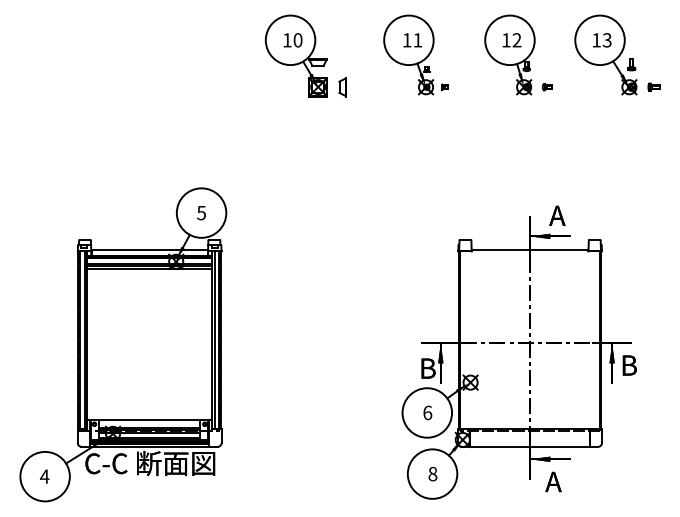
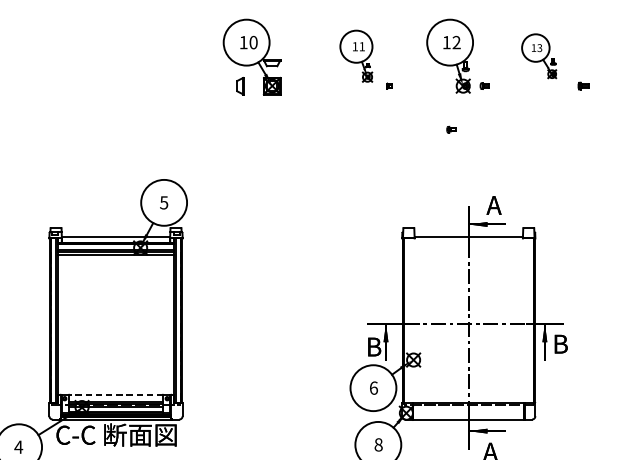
part: (408, 54) -> (356, 55), size x0.7
part: (605, 54) -> (538, 55), size x0.6
part: (342, 87) -> (240, 86), moved
part: (510, 134) -> (450, 129), added
line: (149, 419) -> (115, 394), solid -> dashed

